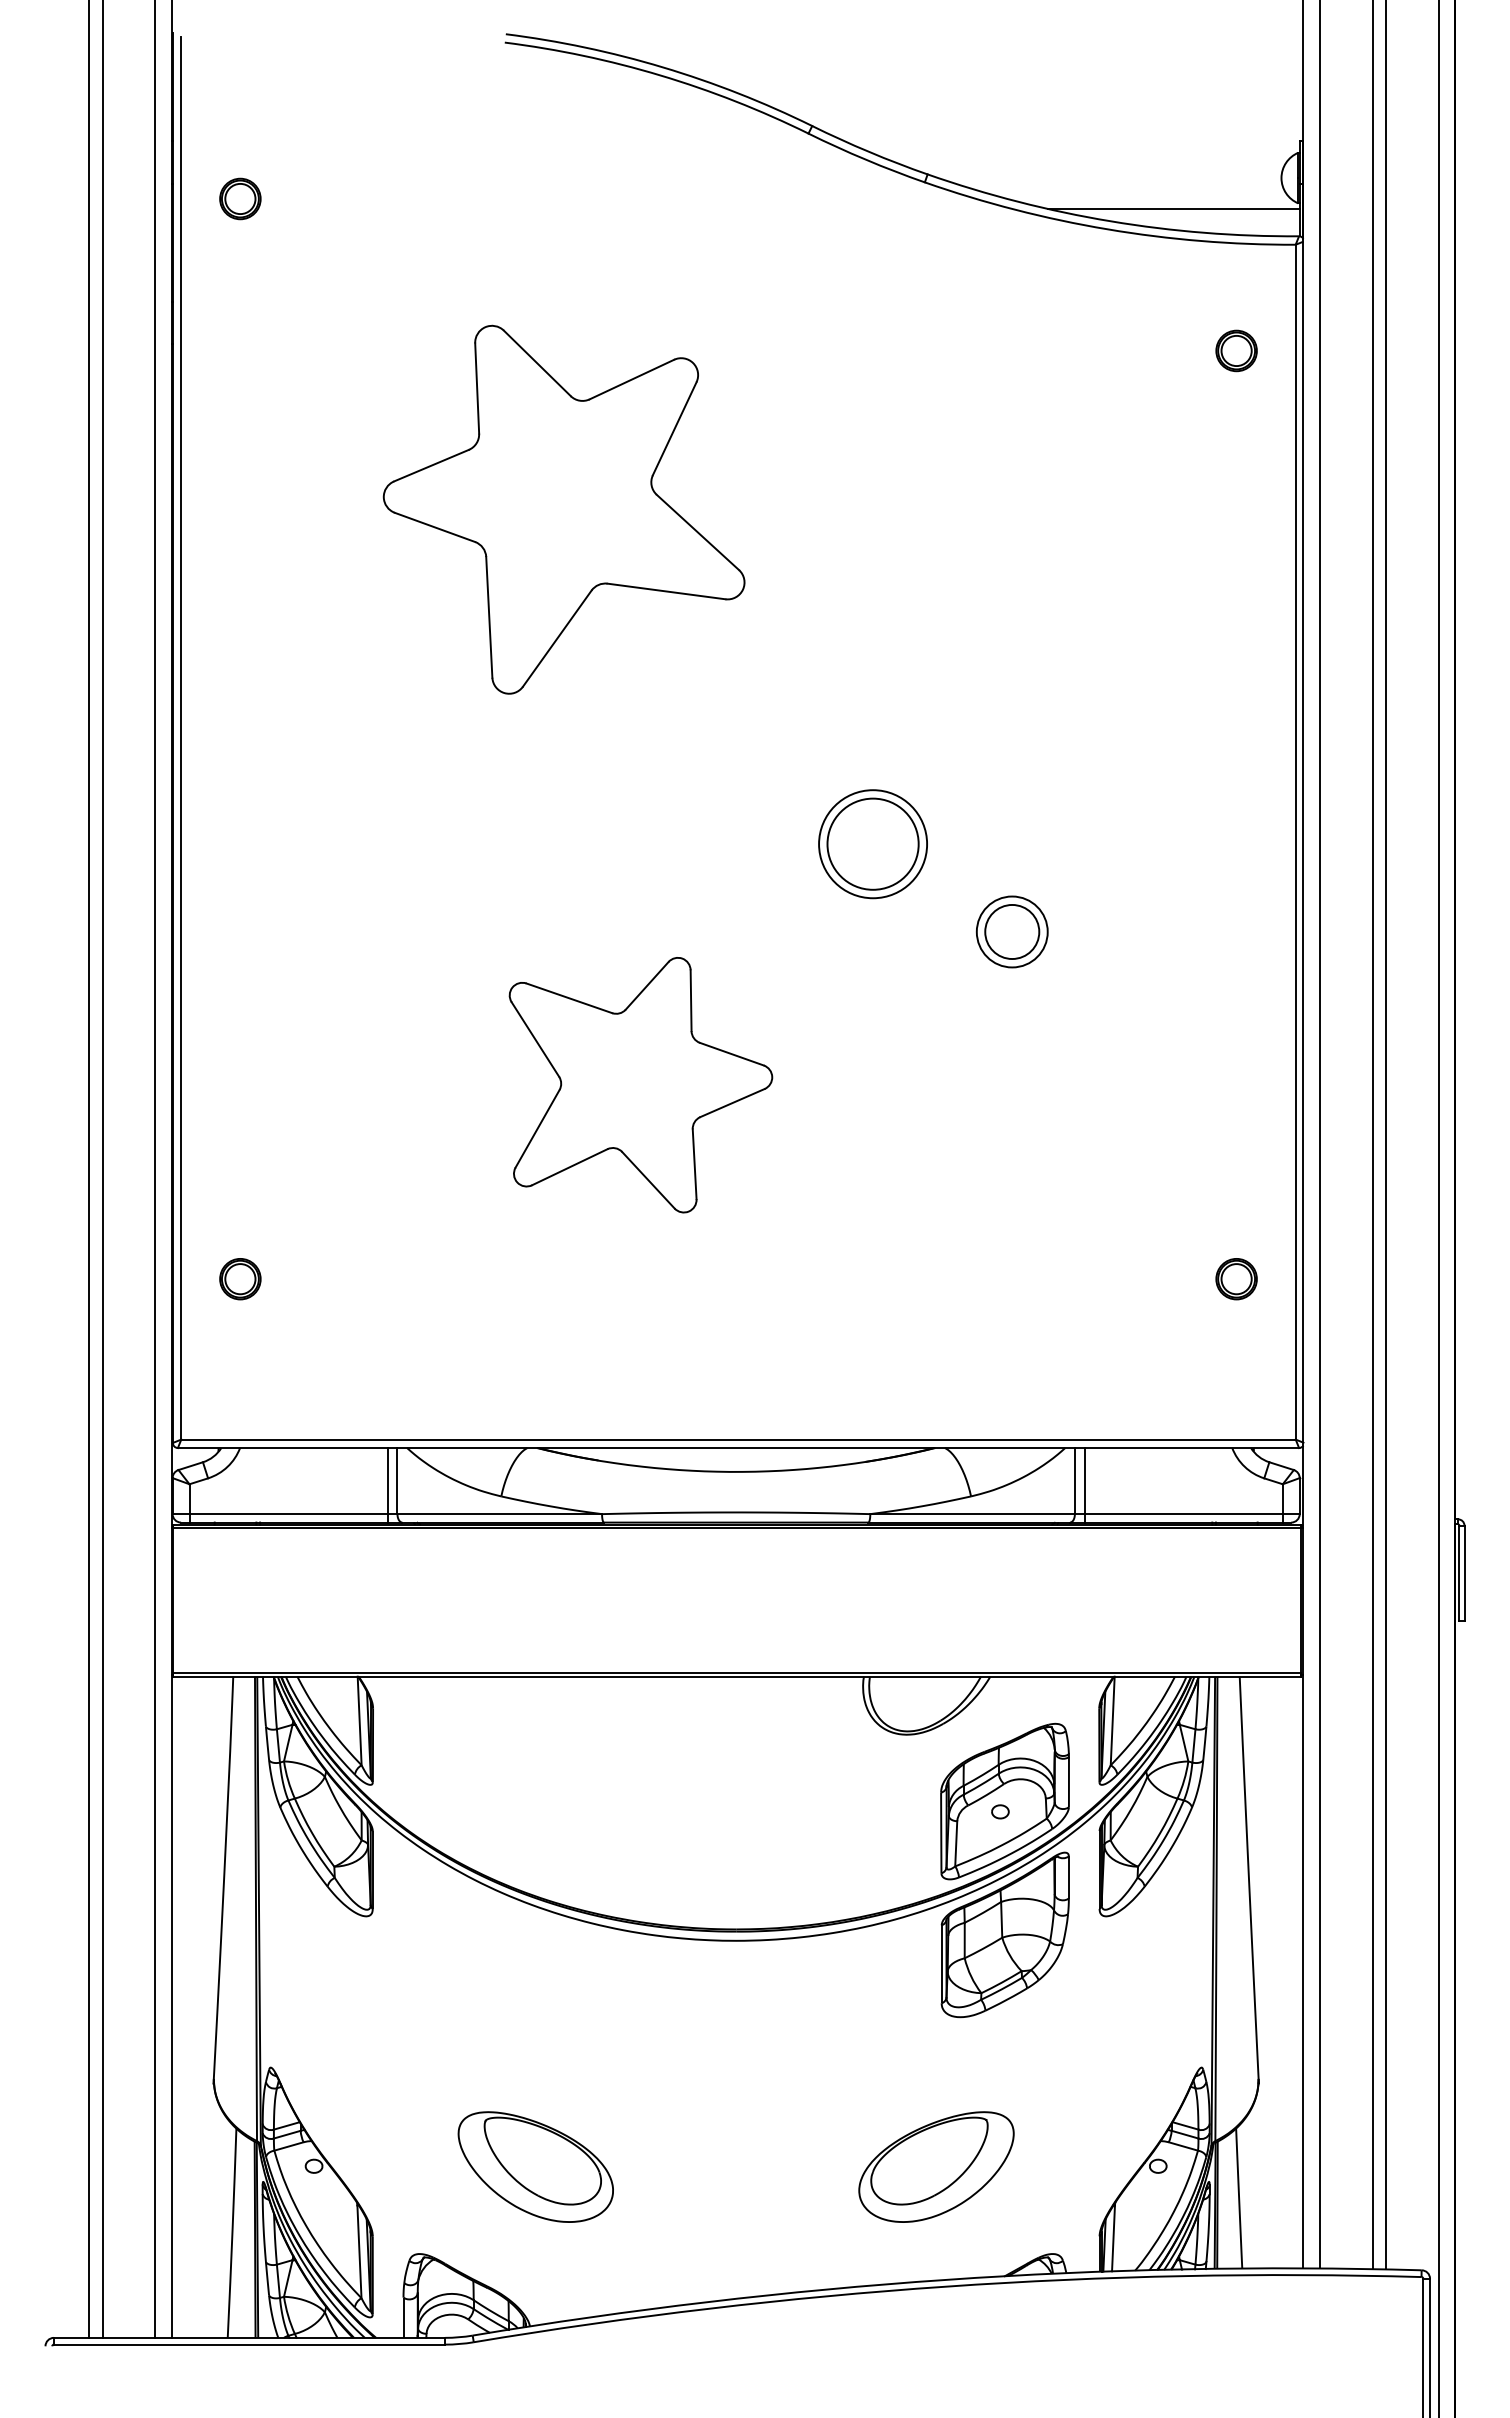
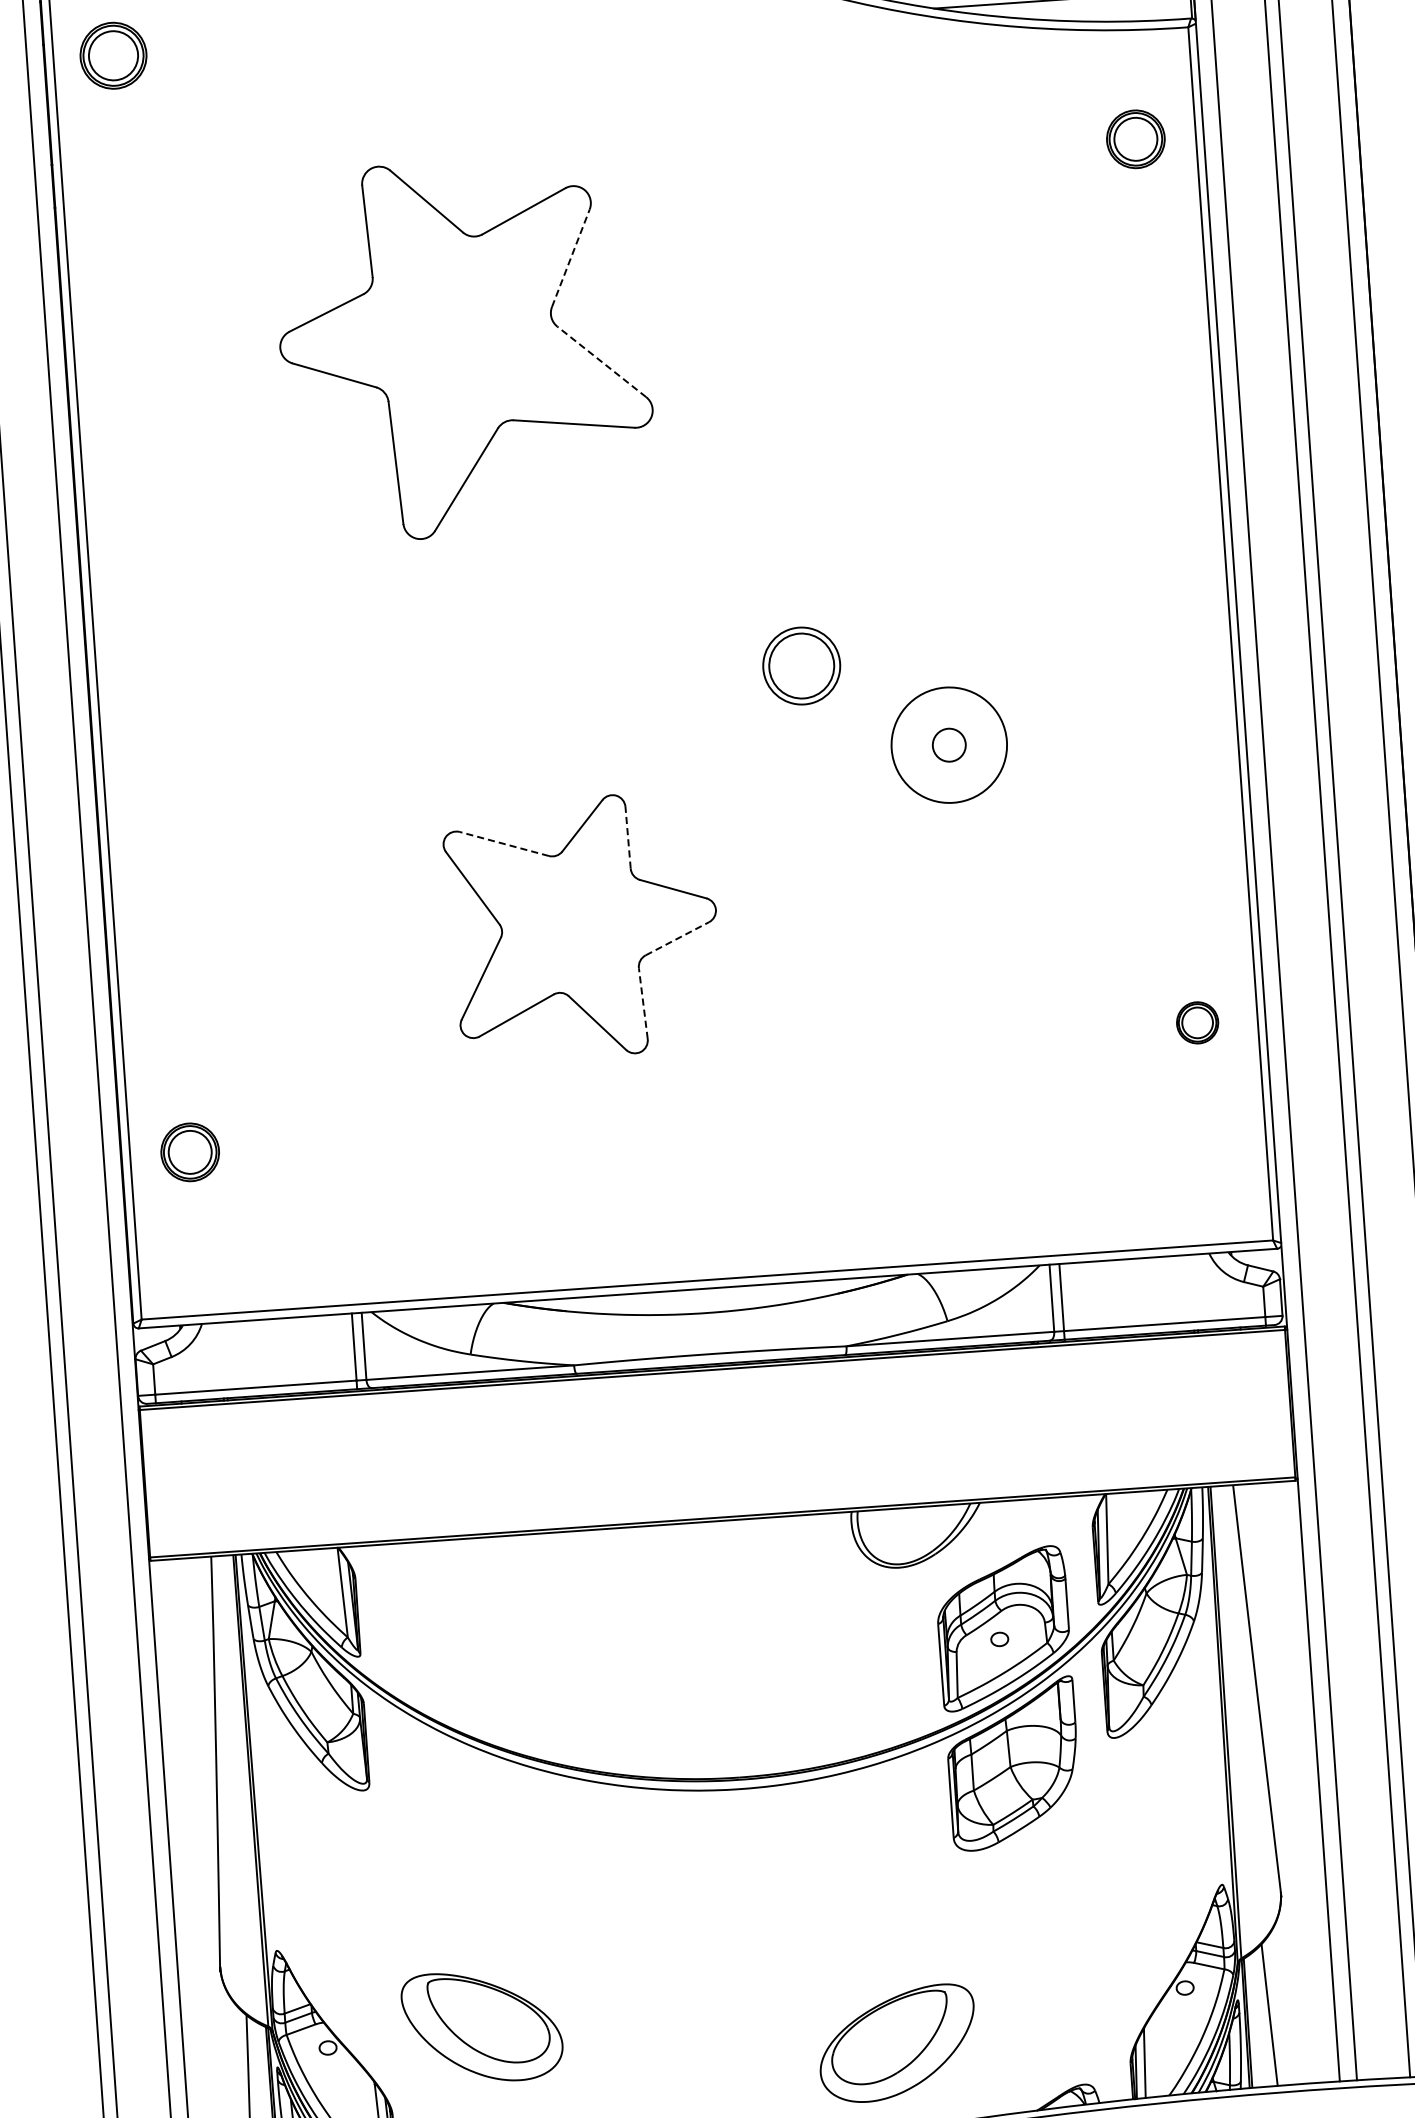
part: (240, 198) -> (113, 55), size x1.6
part: (1236, 350) -> (1135, 138), size x1.4
line: (674, 428) -> (570, 257), solid -> dashed
line: (697, 532) -> (601, 361), solid -> dashed
part: (872, 844) -> (801, 666), size x0.7
circle: (1011, 931) -> (948, 744), size x1.6
circle: (1012, 931) -> (949, 744), size x0.6
line: (568, 998) -> (503, 844), solid -> dashed
line: (691, 1000) -> (628, 837), solid -> dashed
line: (732, 1102) -> (677, 938), solid -> dashed
line: (694, 1164) -> (643, 1003), solid -> dashed
part: (240, 1279) -> (190, 1152), size x1.4
part: (1236, 1279) -> (1197, 1023), moved
part: (535, 2166) -> (482, 2026), moved
part: (936, 2166) -> (897, 2043), moved

